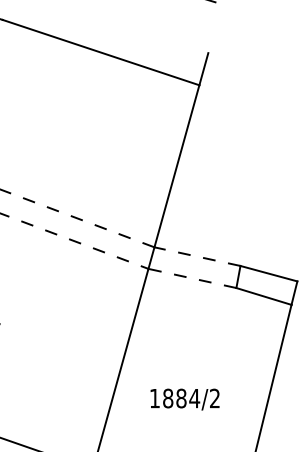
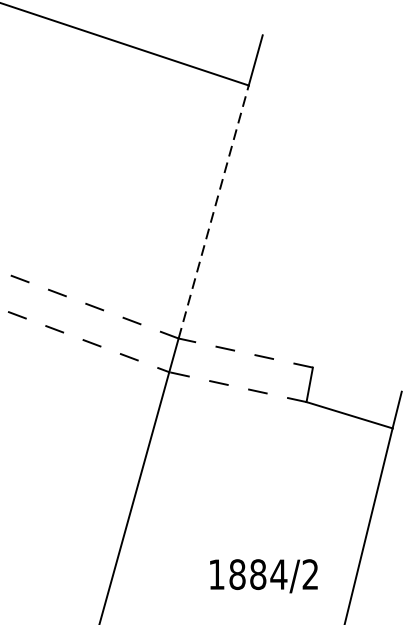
line: (177, 165) -> (214, 210), solid -> dashed
line: (268, 273) -> (356, 379), removed
text: (184, 399) -> (262, 576), moved

